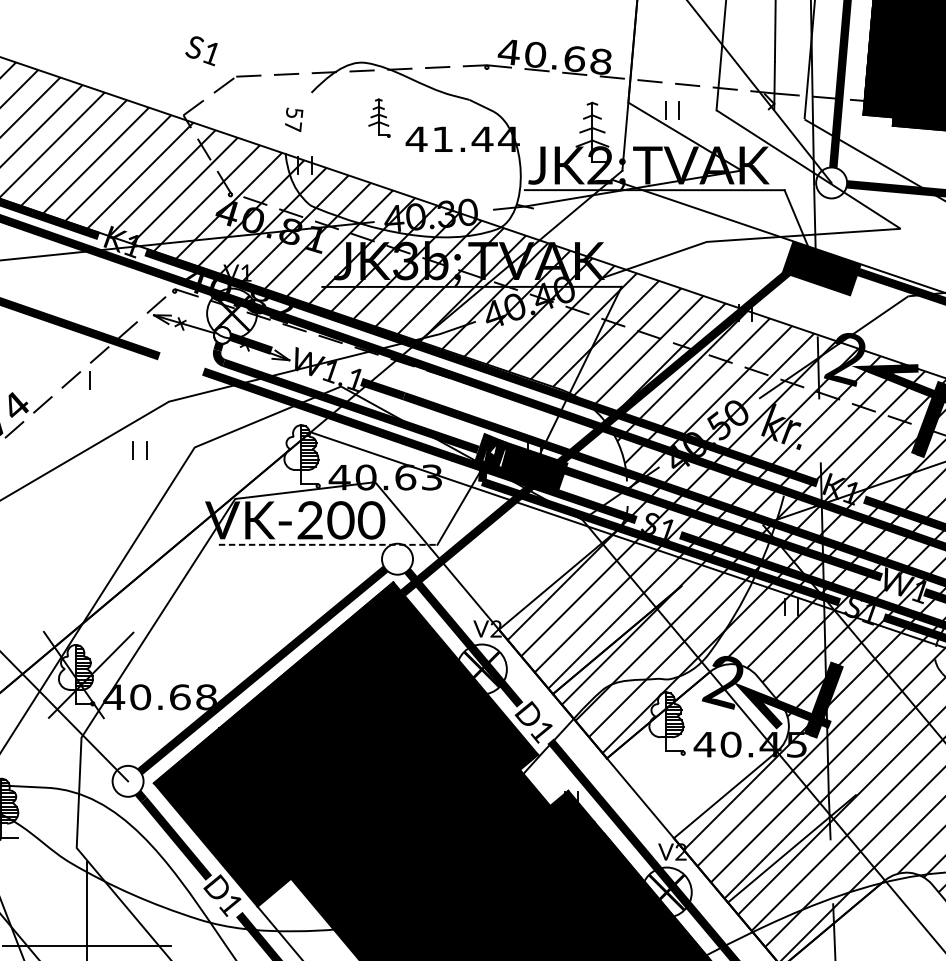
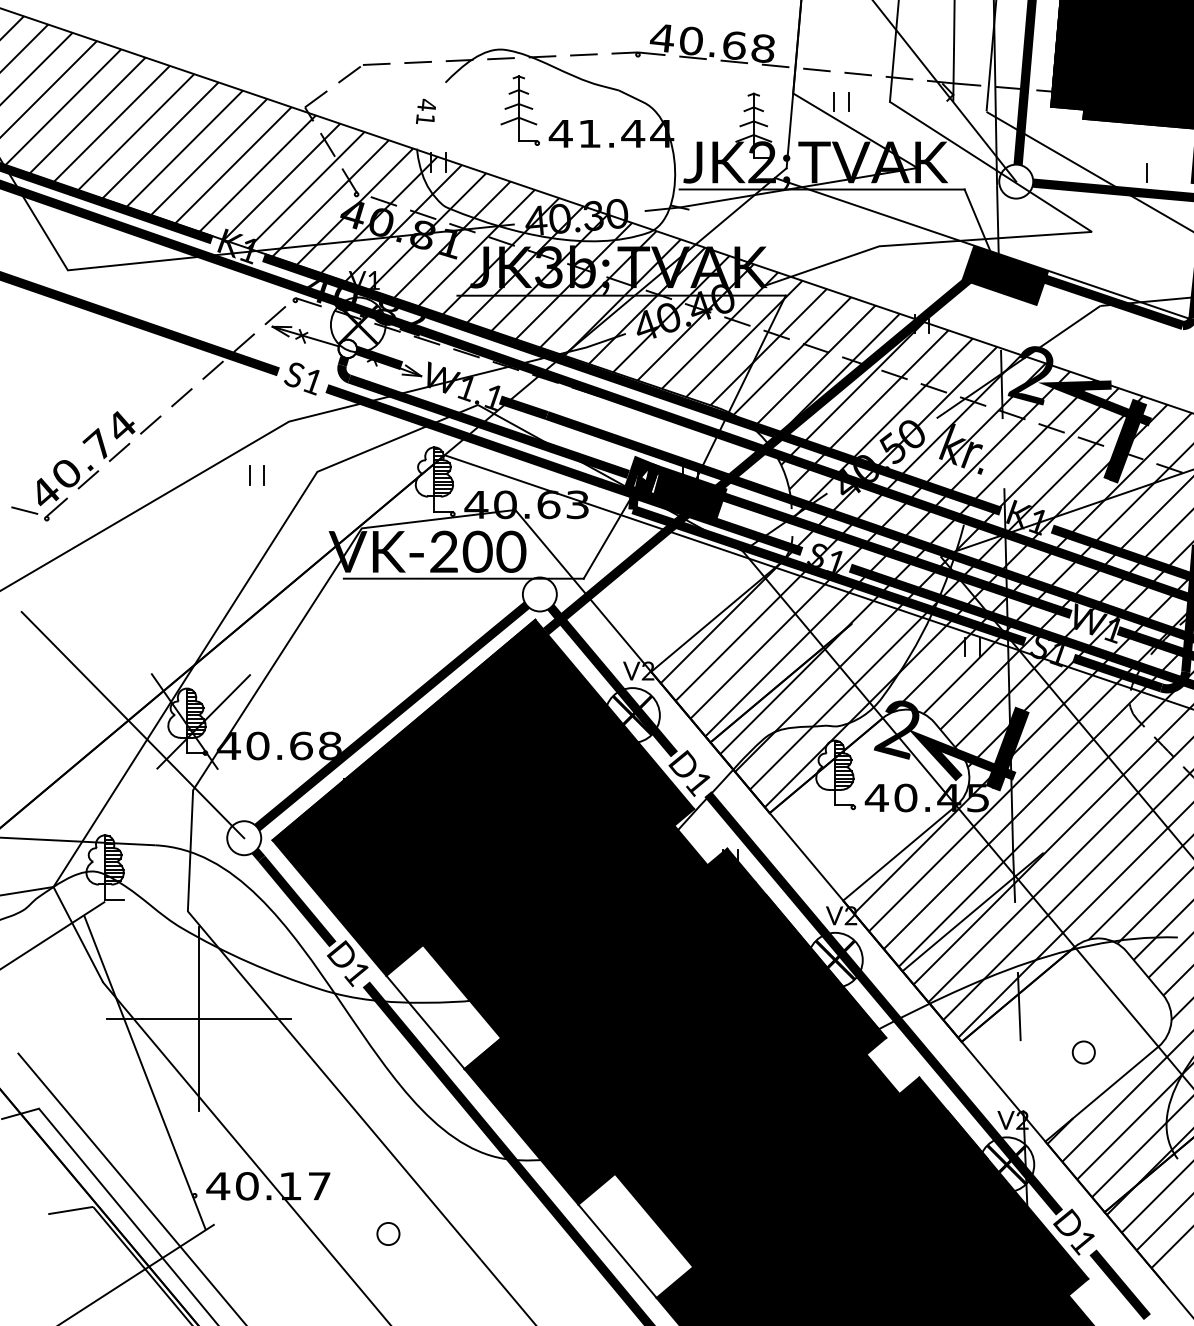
text: (201, 50) -> (301, 378), moved
part: (378, 118) -> (519, 110), size x1.67
text: (293, 119) -> (425, 111), 57 -> 41
line: (89, 380) -> (201, 398), removed
line: (327, 544) -> (463, 578), dashed -> solid

